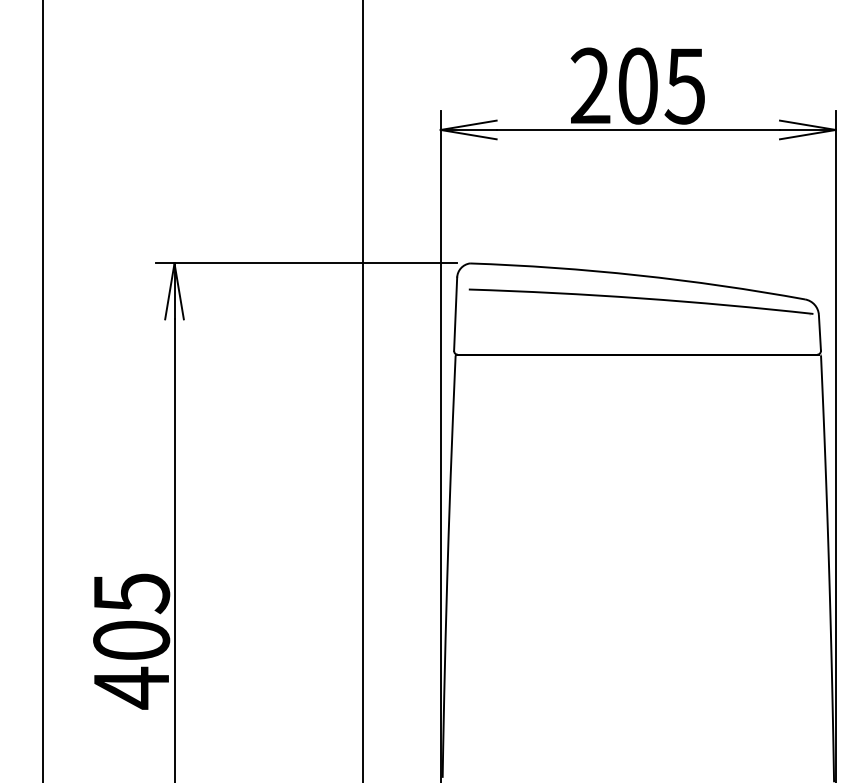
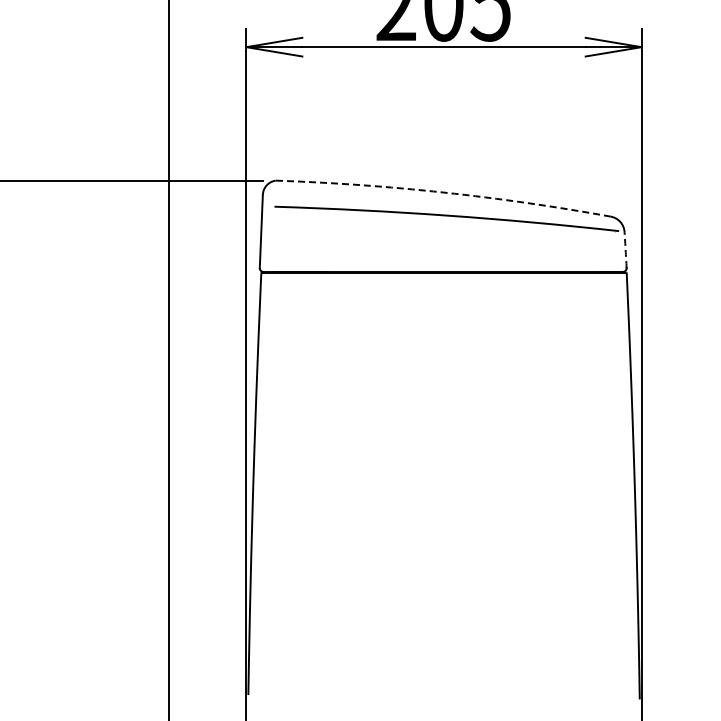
arc: (638, 275) -> (444, 192), solid -> dashed
arc: (819, 332) -> (625, 249), solid -> dashed

